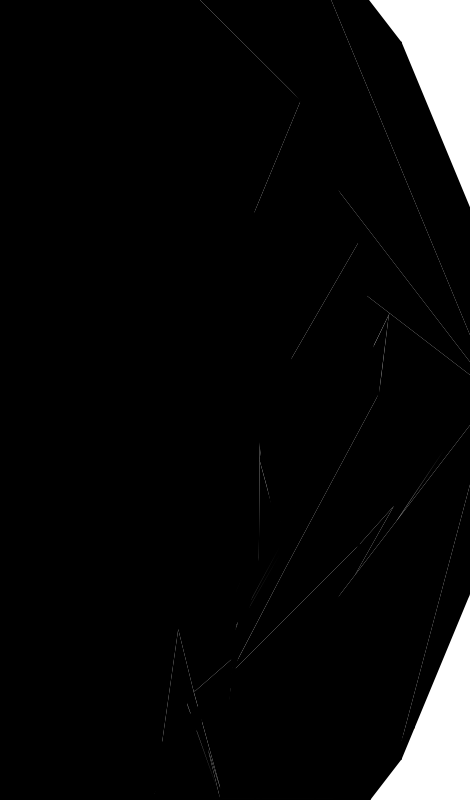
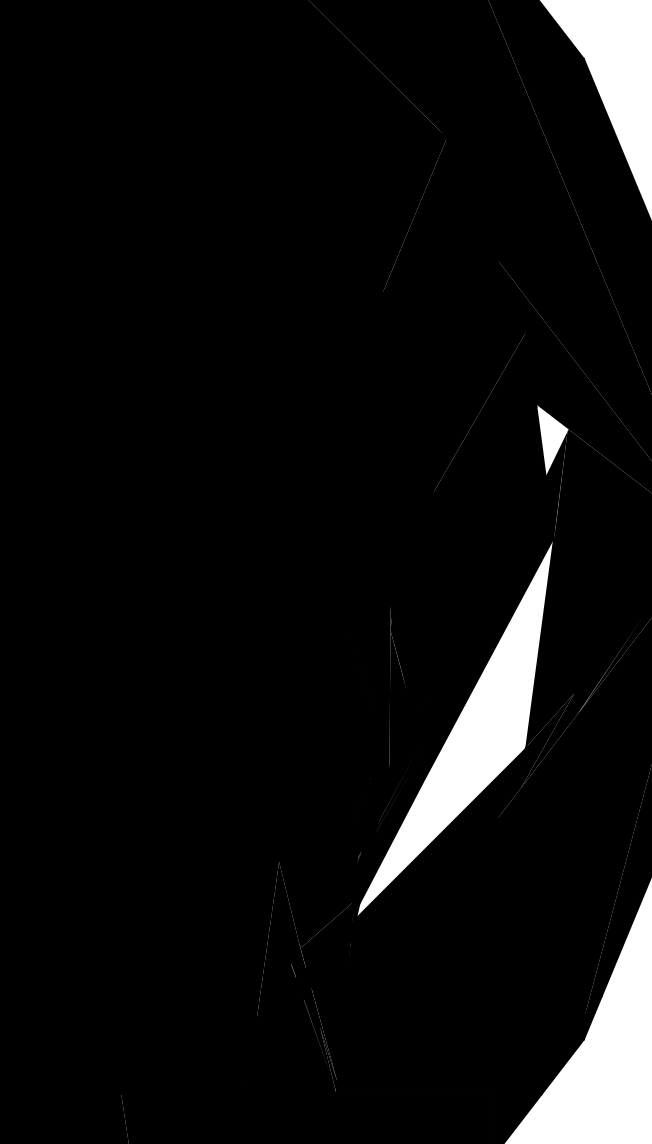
fill: (377, 321) -> (552, 440), removed
fill: (306, 531) -> (454, 728), removed

